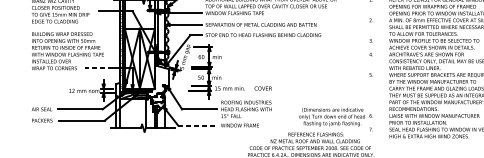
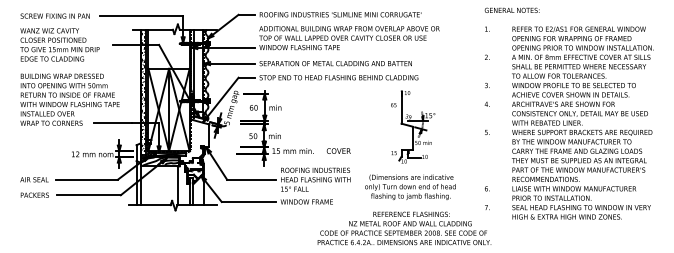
line: (98, 68) -> (112, 123), dashed -> solid
part: (317, 70) -> (413, 126), added
text: (332, 117) -> (410, 187), moved
line: (198, 125) -> (249, 201), dashed -> solid

